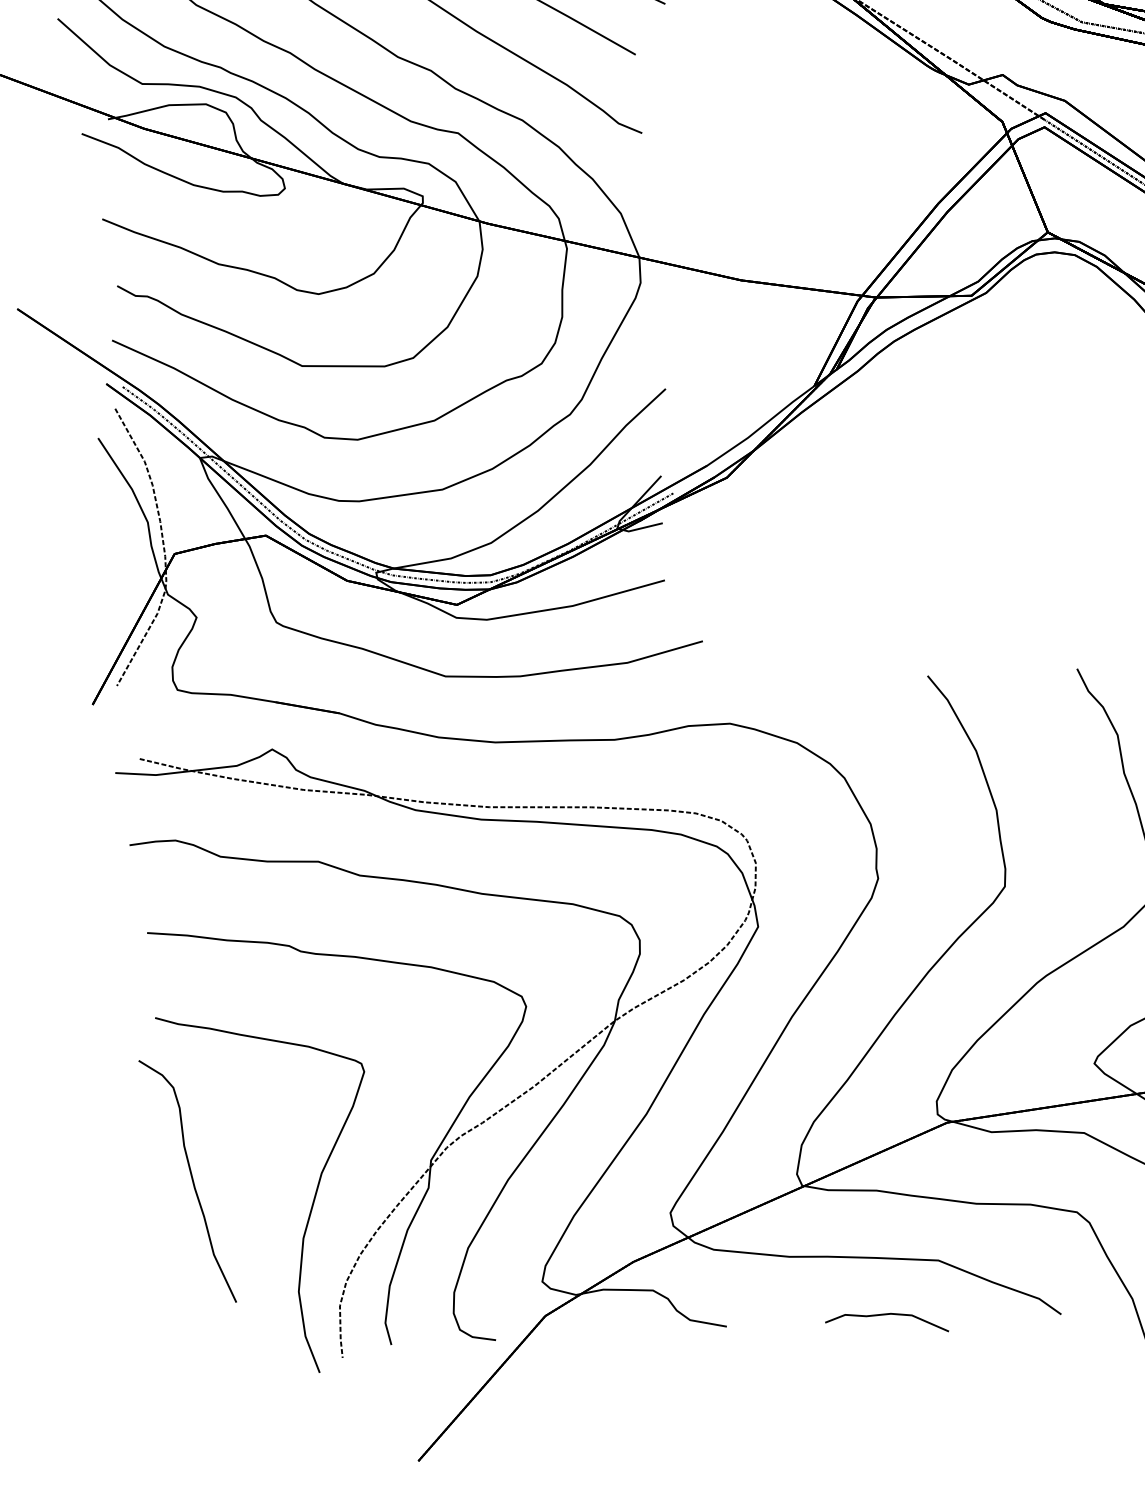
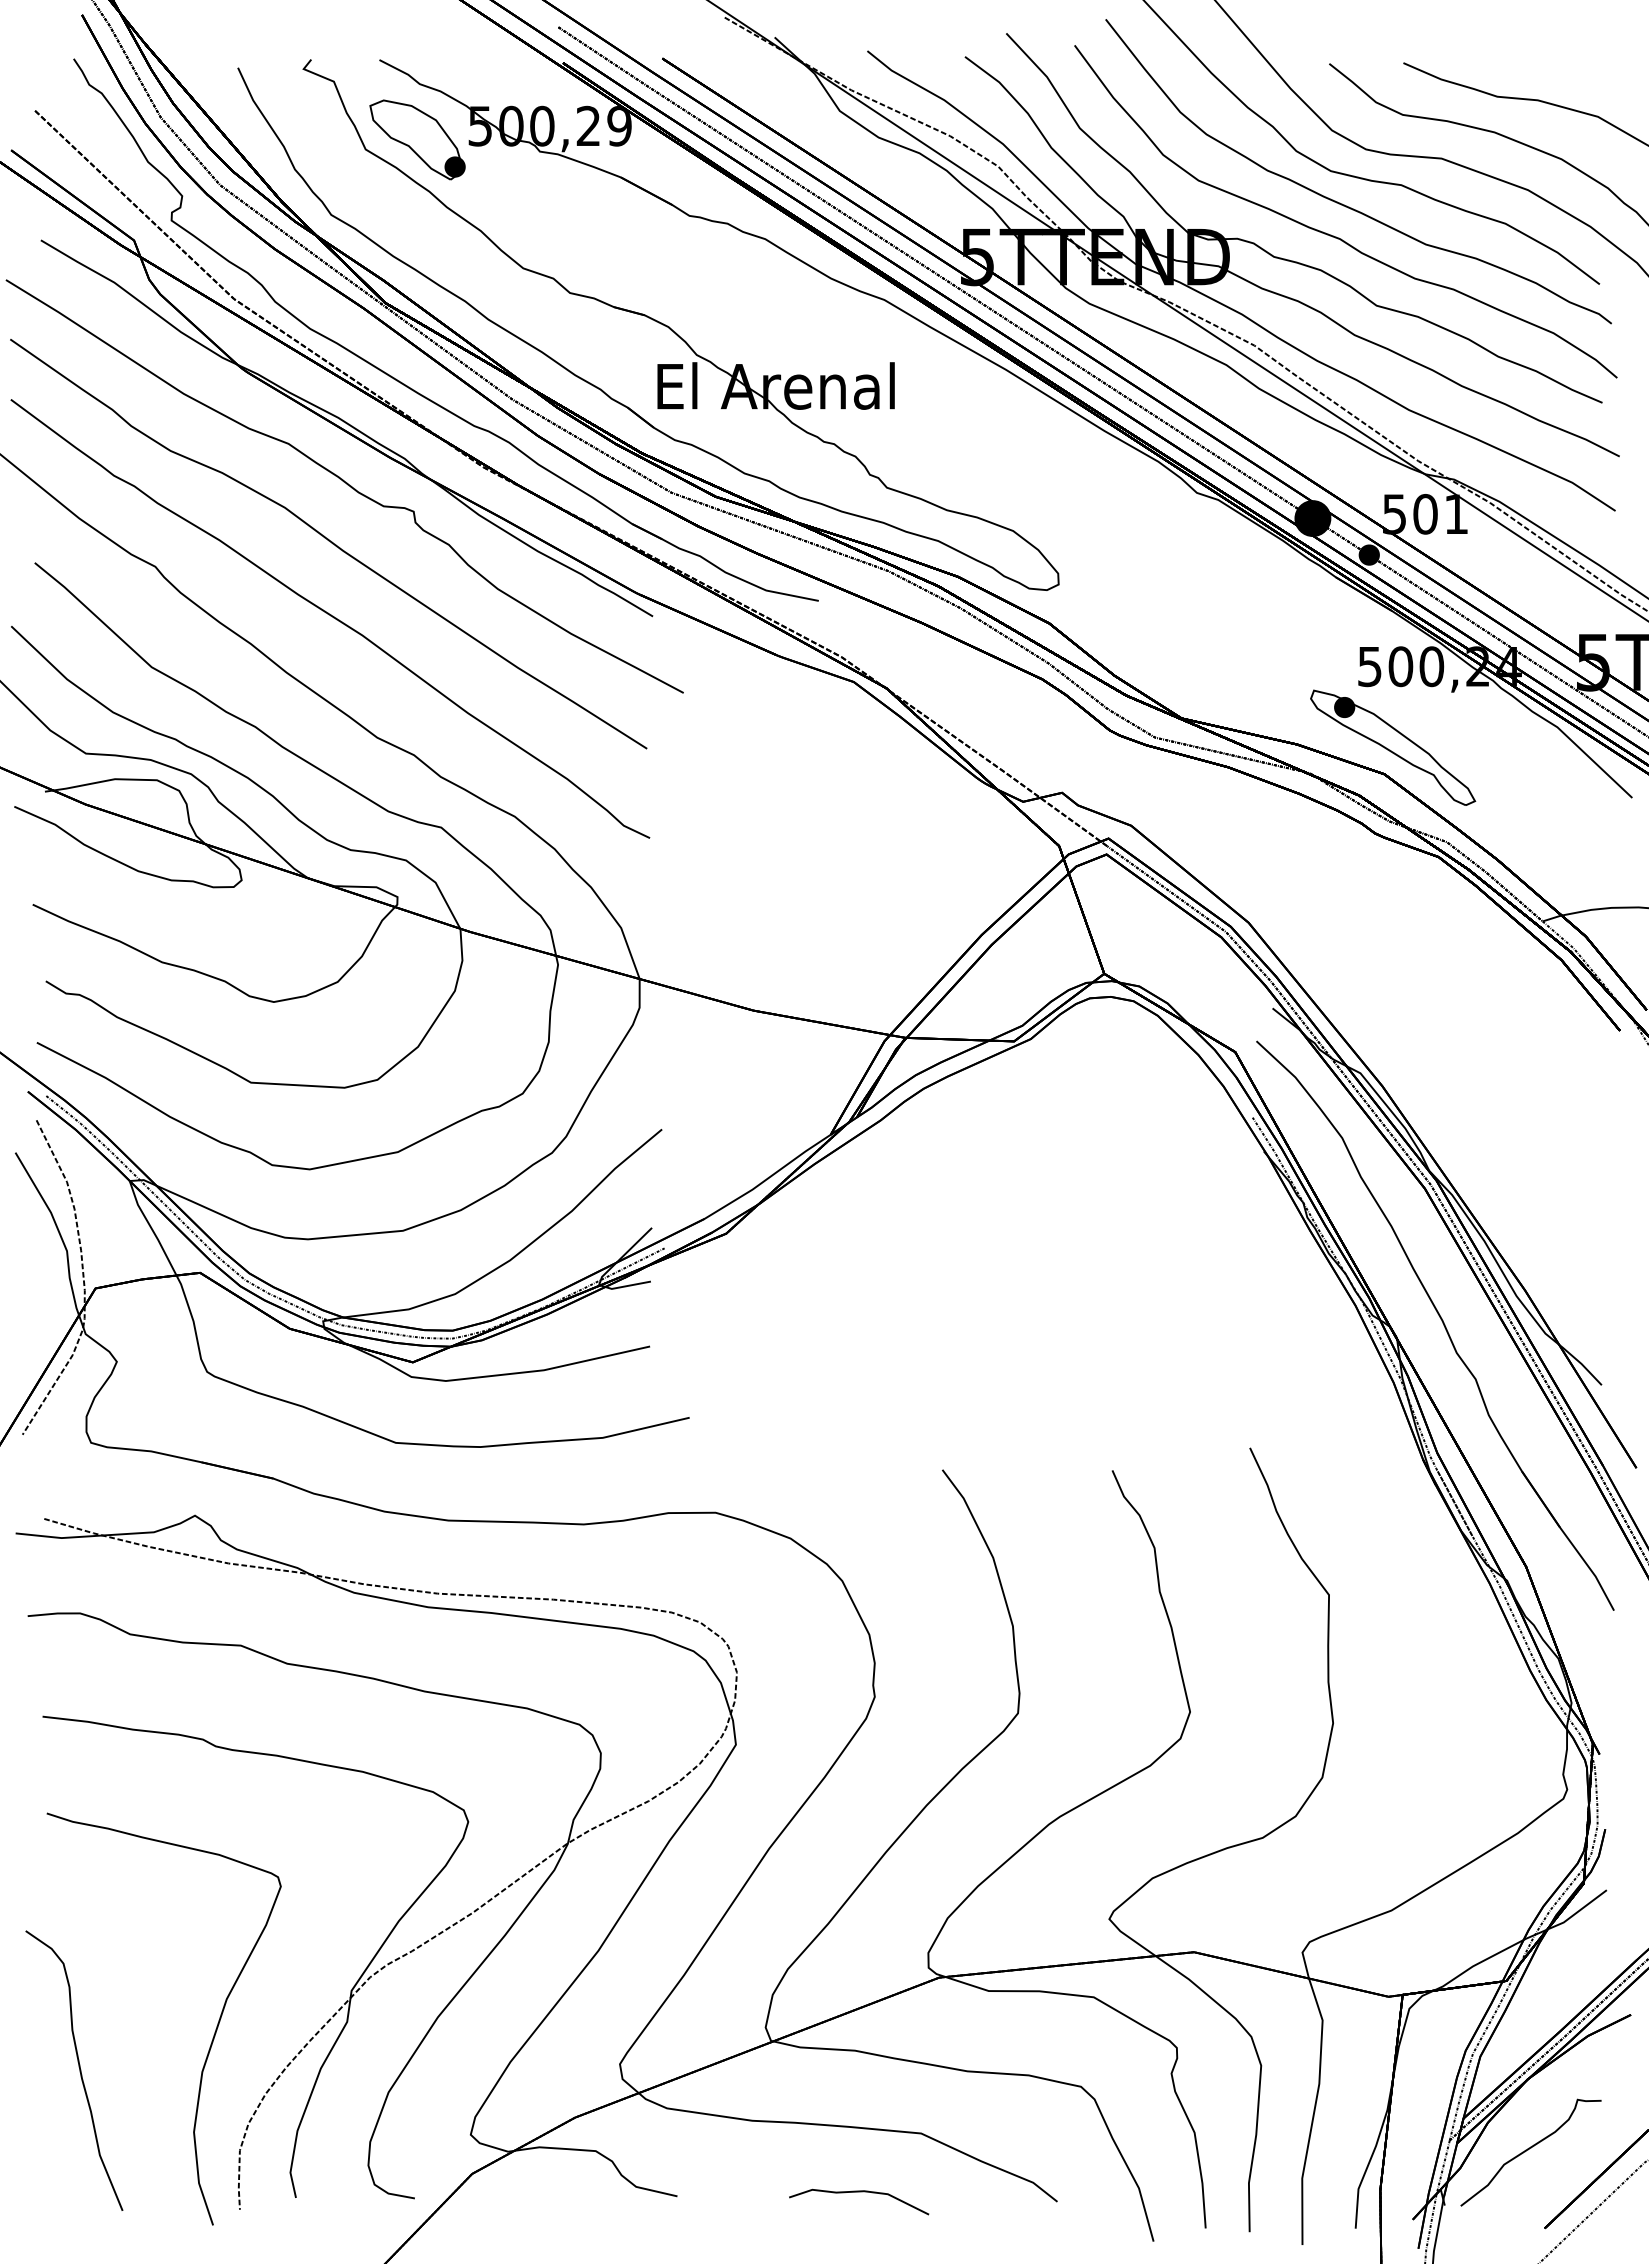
part: (187, 1181) -> (74, 2070), moved

